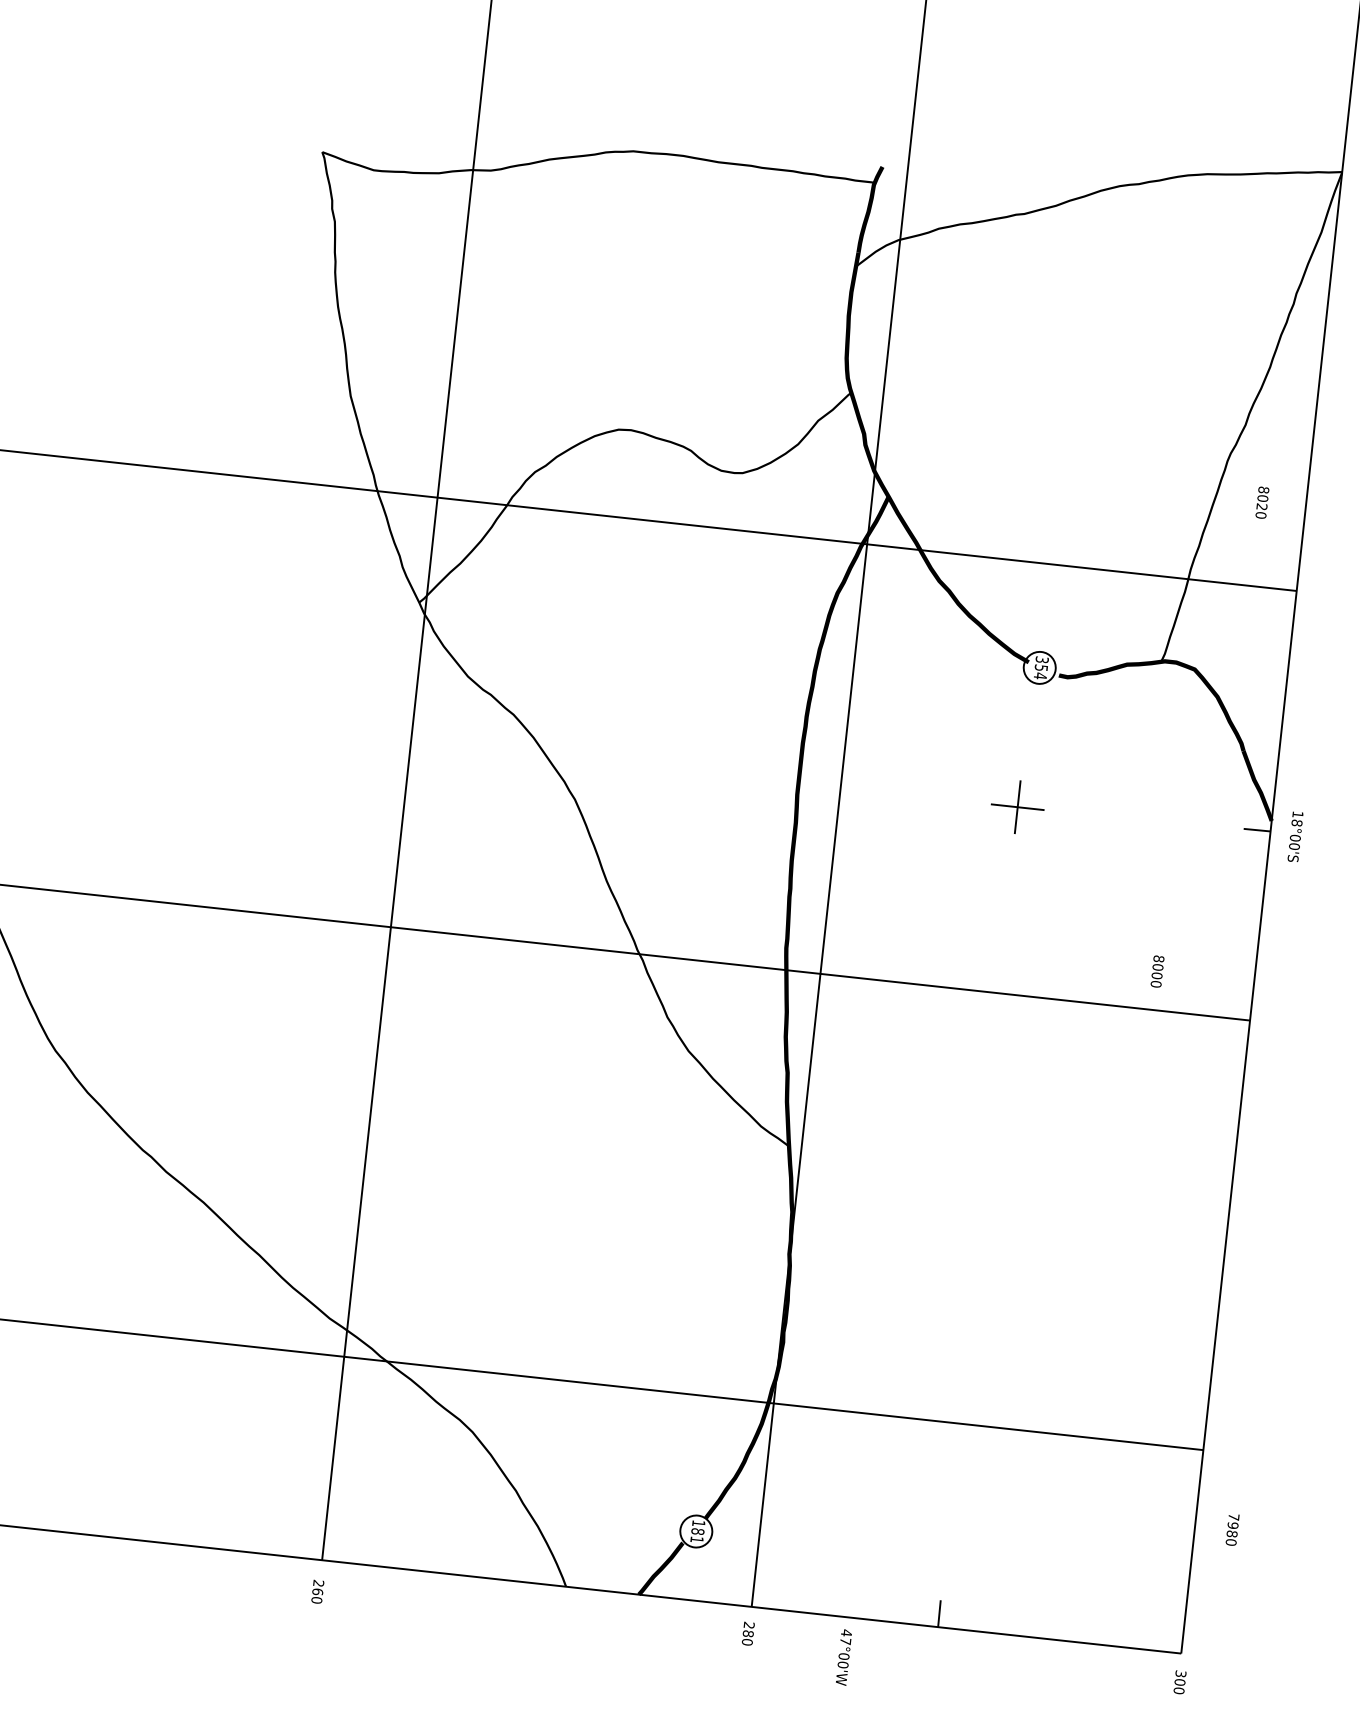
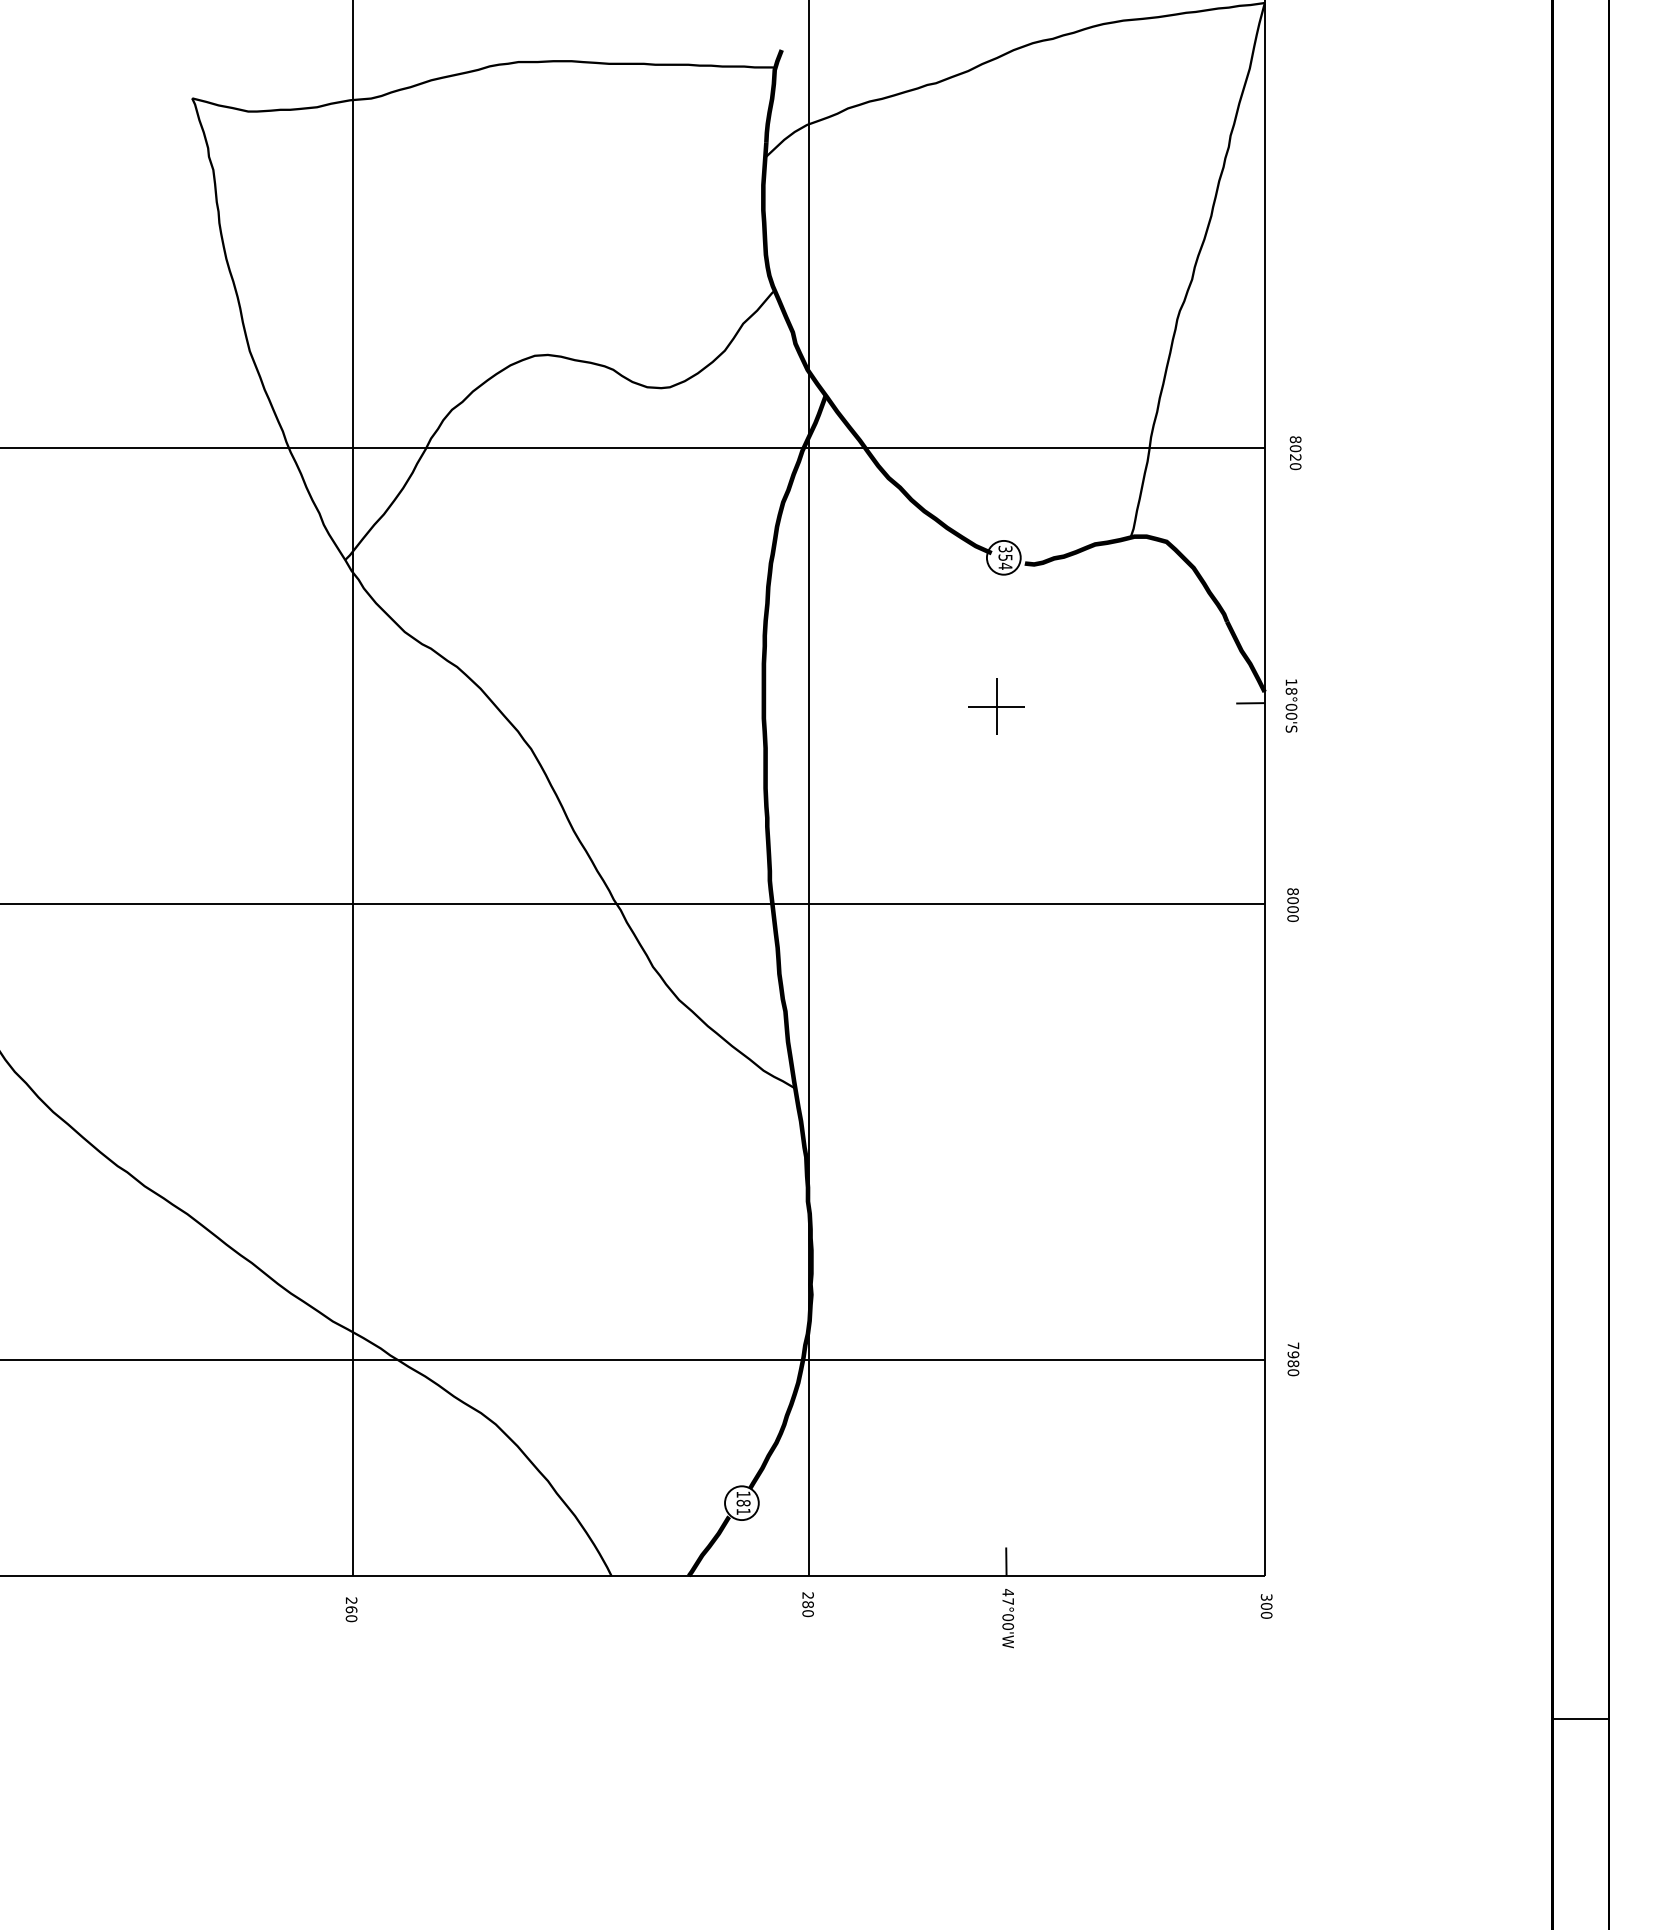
text: (1262, 503) -> (1295, 453), moved
text: (1157, 971) -> (1292, 904), moved
text: (1232, 1530) -> (1293, 1359), moved
text: (843, 1657) -> (1007, 1618), moved

